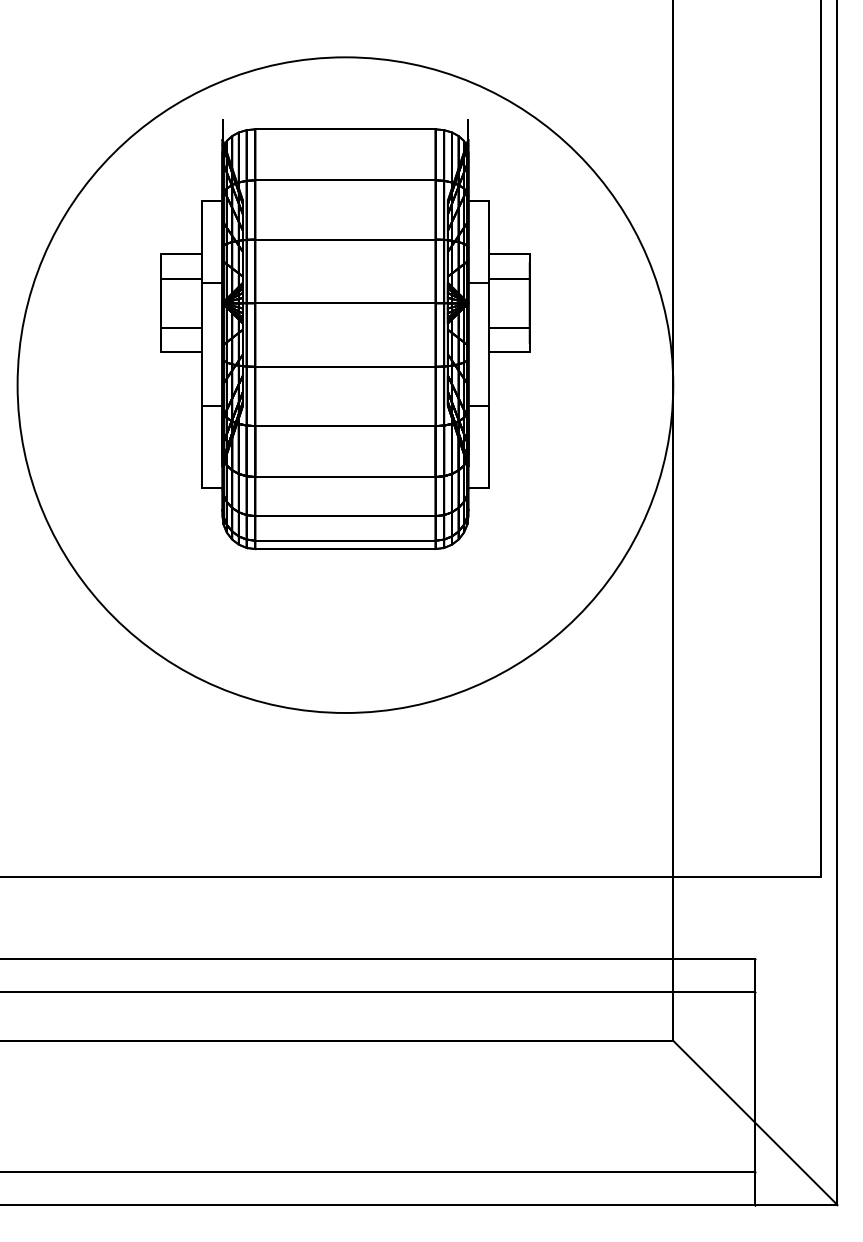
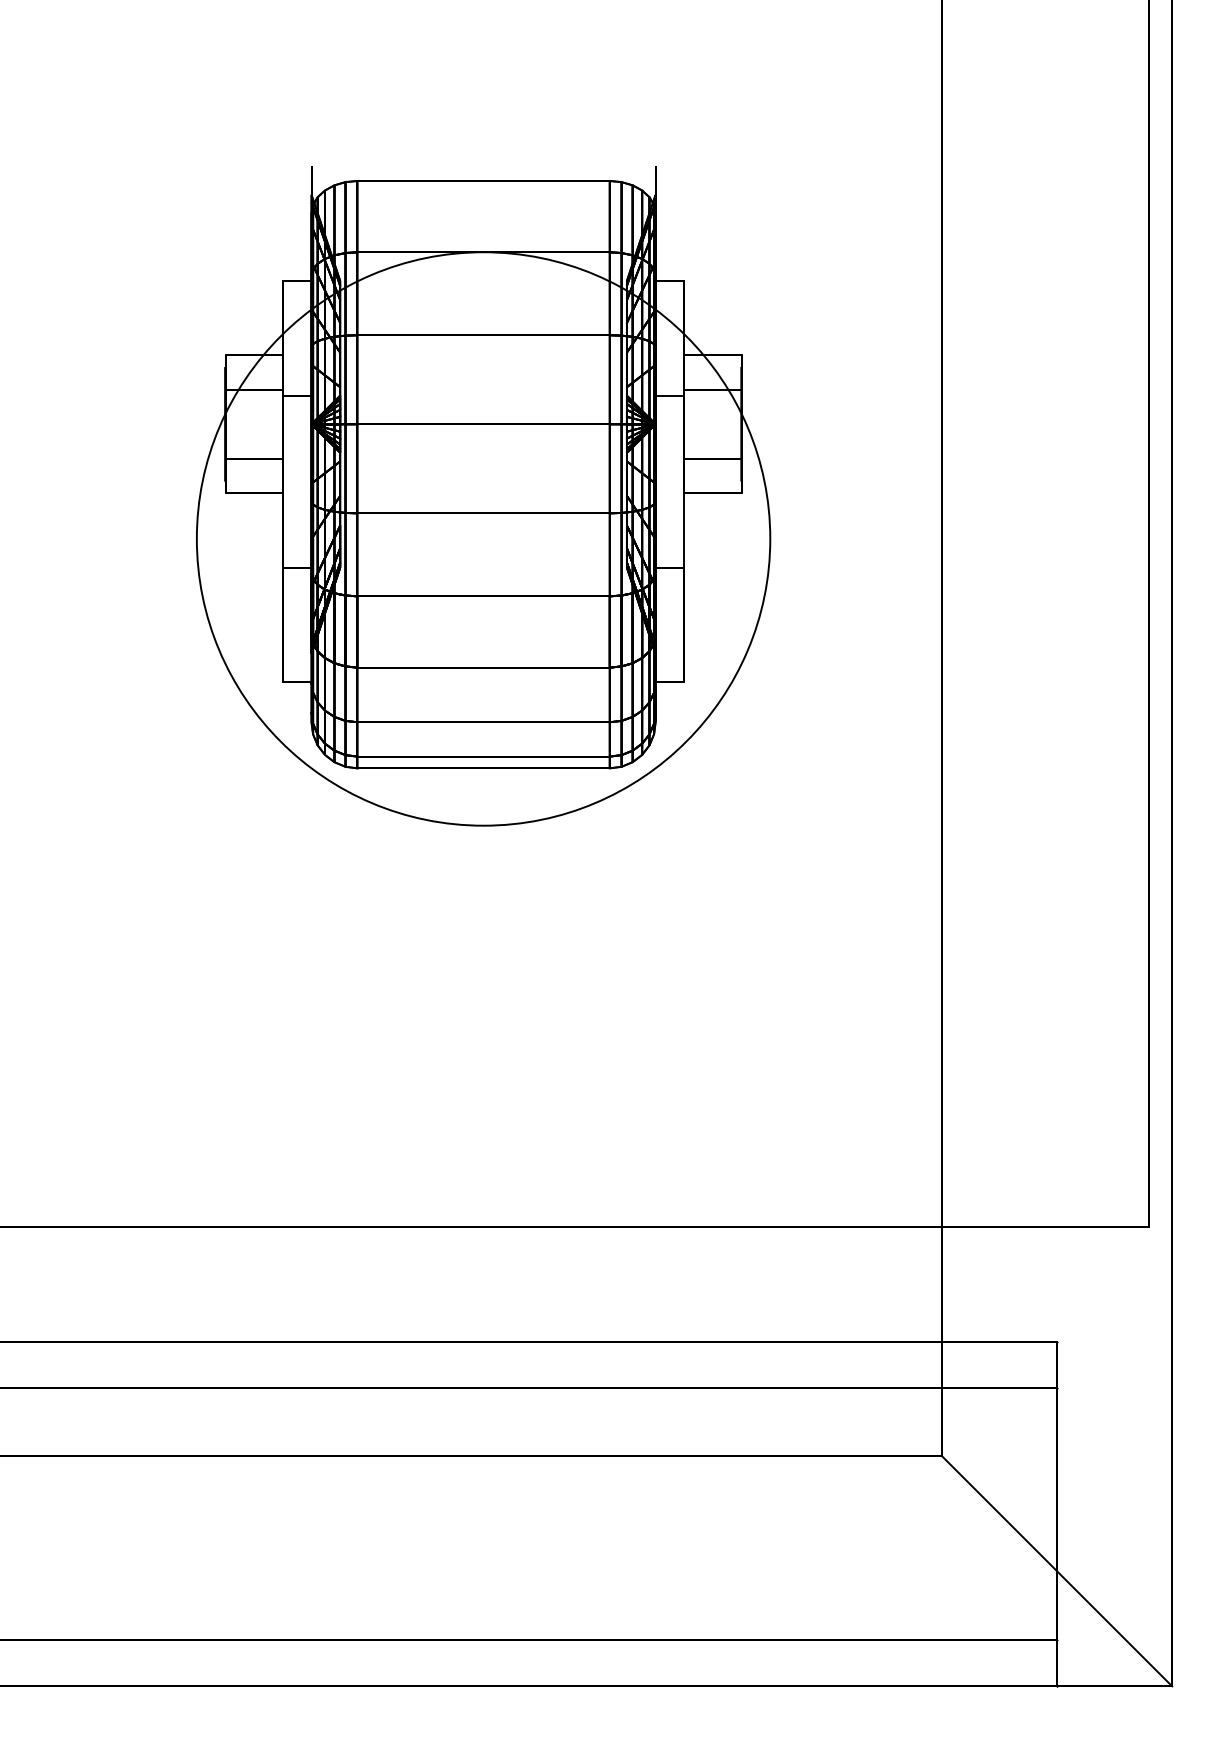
circle: (345, 384) -> (483, 538), size x0.62

